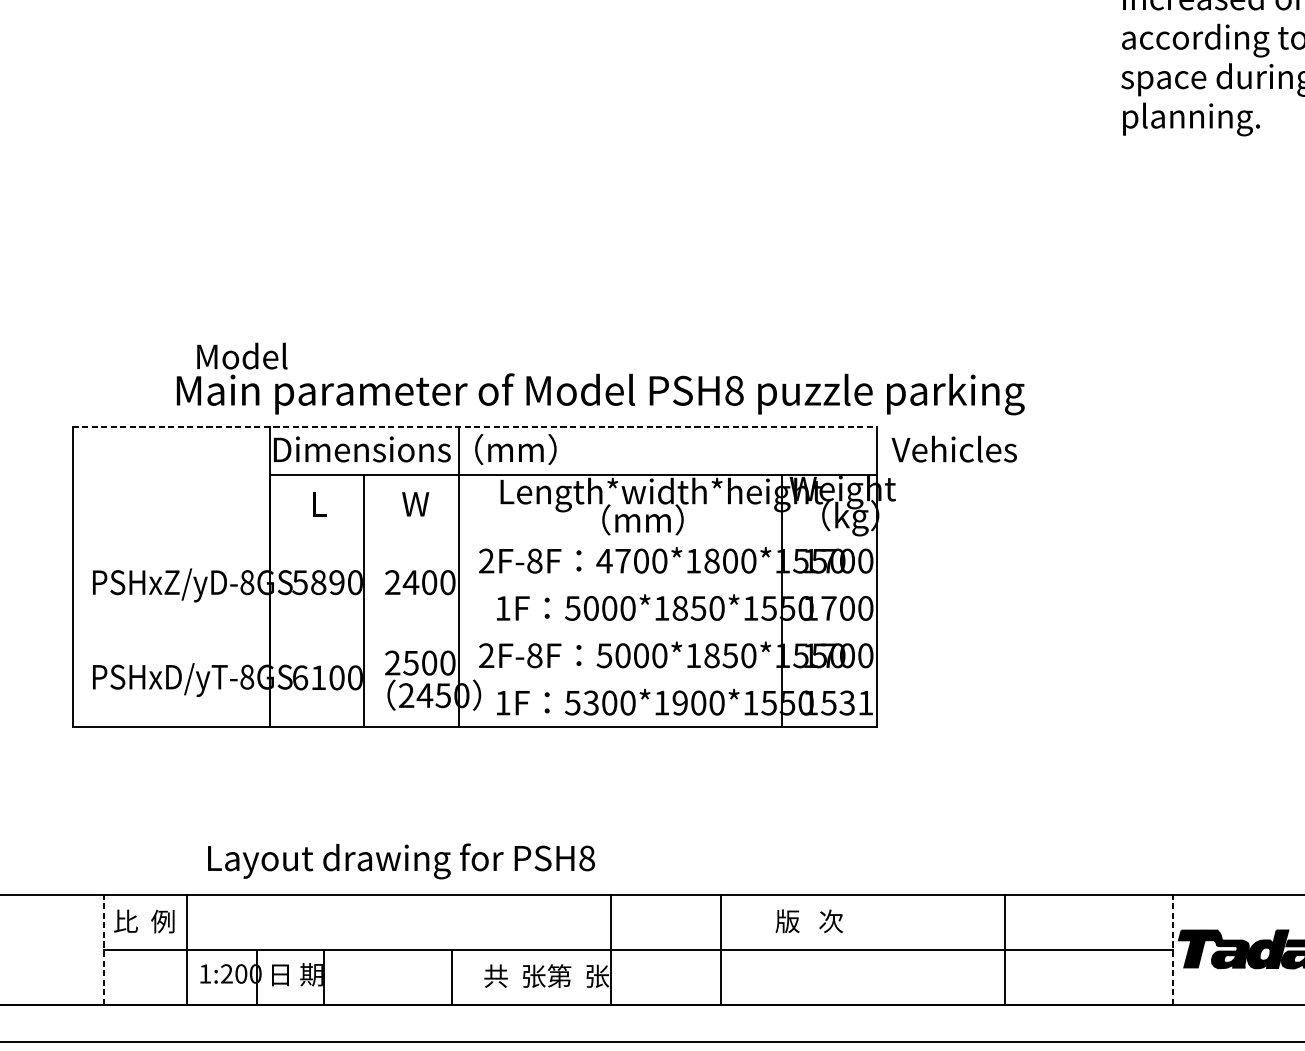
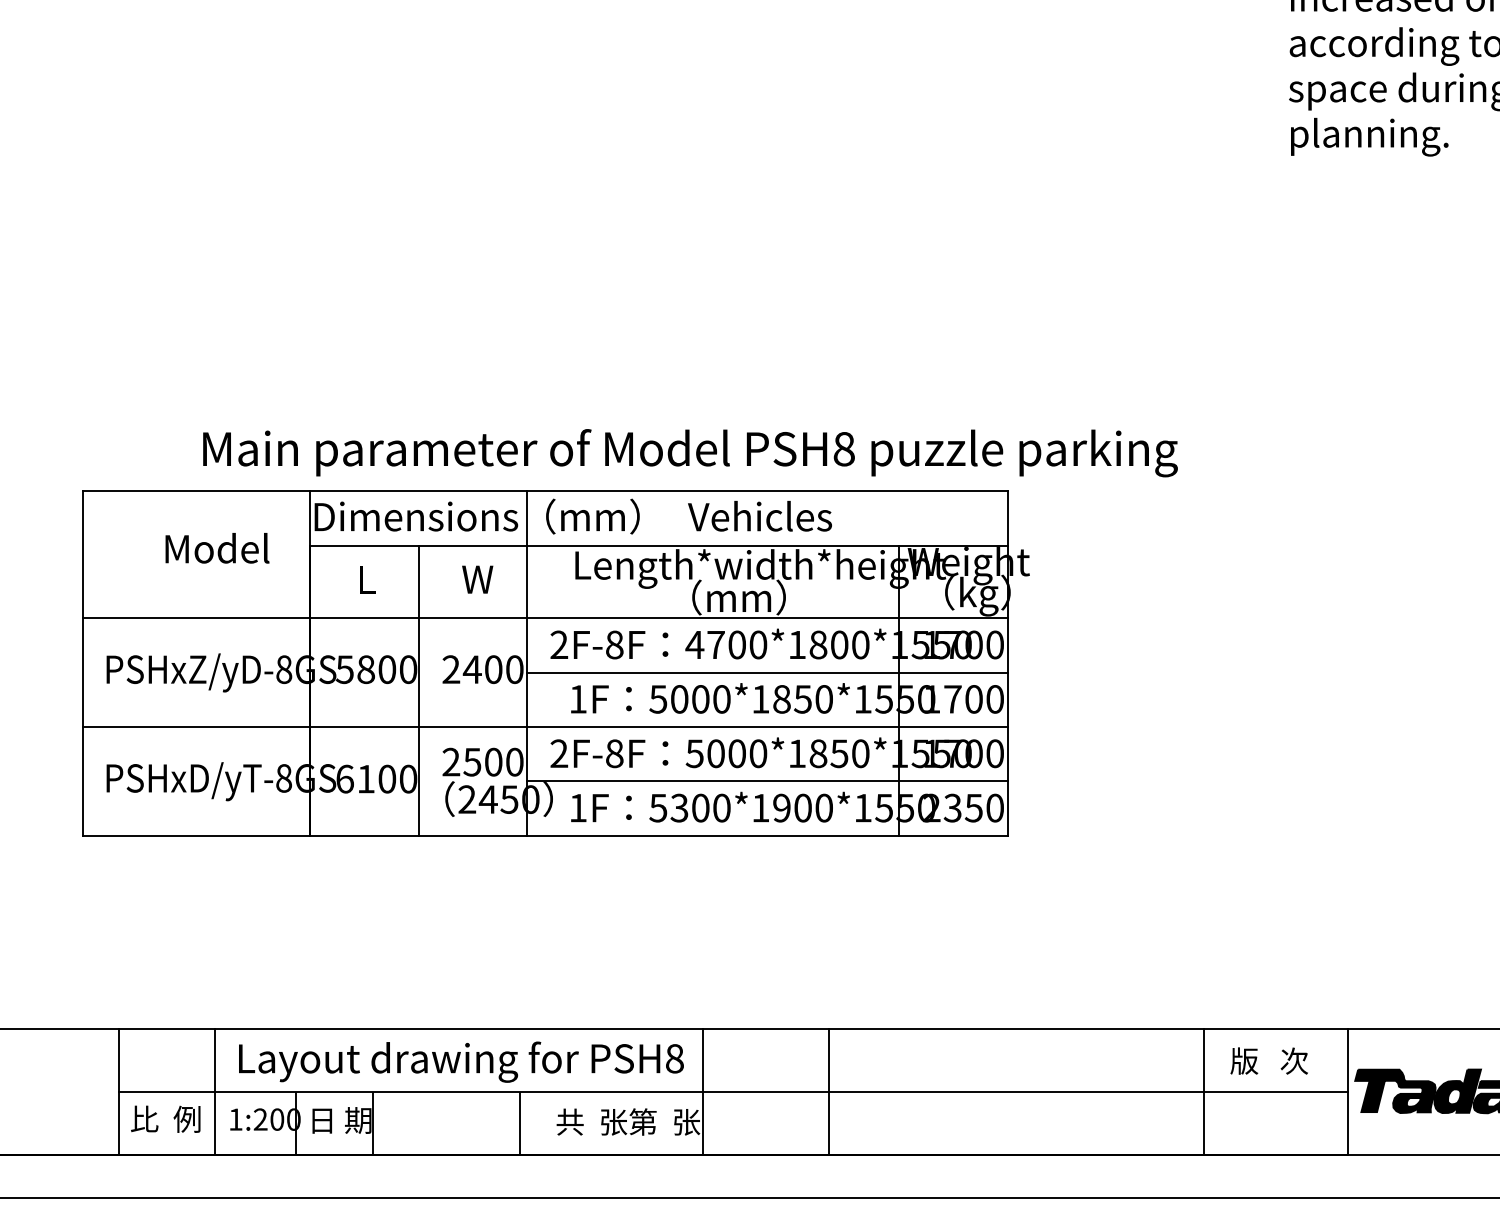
text: (242, 356) -> (217, 548), moved
line: (474, 427) -> (545, 491), dashed -> solid
text: (953, 449) -> (759, 516), moved
line: (474, 538) -> (545, 618), added
text: (337, 582) -> (387, 669), 5890 -> 5800
line: (667, 585) -> (767, 672), added
line: (474, 632) -> (545, 726), added
line: (667, 679) -> (767, 781), added
text: (838, 702) -> (963, 807), 1531 -> 2350
text: (401, 860) -> (461, 1061), moved
text: (144, 920) -> (165, 1118), moved
text: (808, 920) -> (1268, 1060), moved
line: (104, 949) -> (119, 1091), dashed -> solid
line: (1005, 949) -> (1203, 1091), moved
line: (1173, 949) -> (1348, 1091), dashed -> solid

